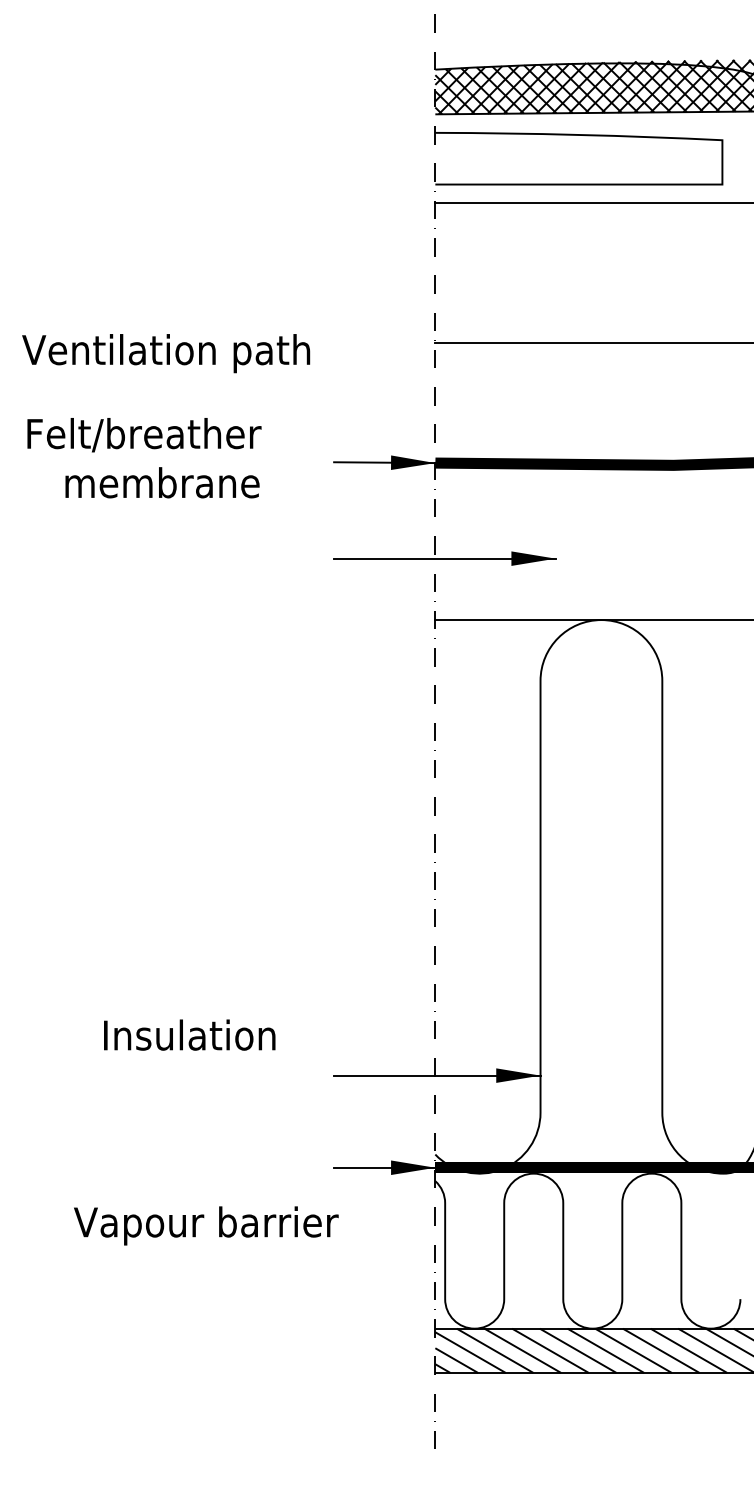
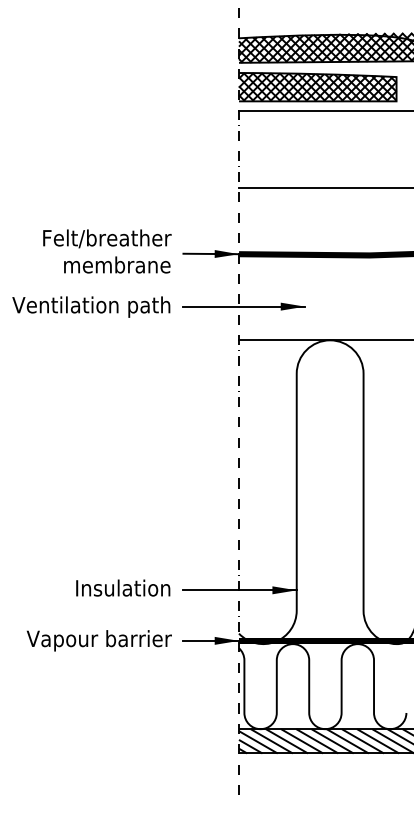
hatch: (578, 159) -> (317, 87), added
text: (166, 352) -> (91, 306), moved
text: (144, 458) -> (107, 251), moved
text: (190, 1034) -> (123, 587), moved
text: (204, 1225) -> (98, 640), moved

